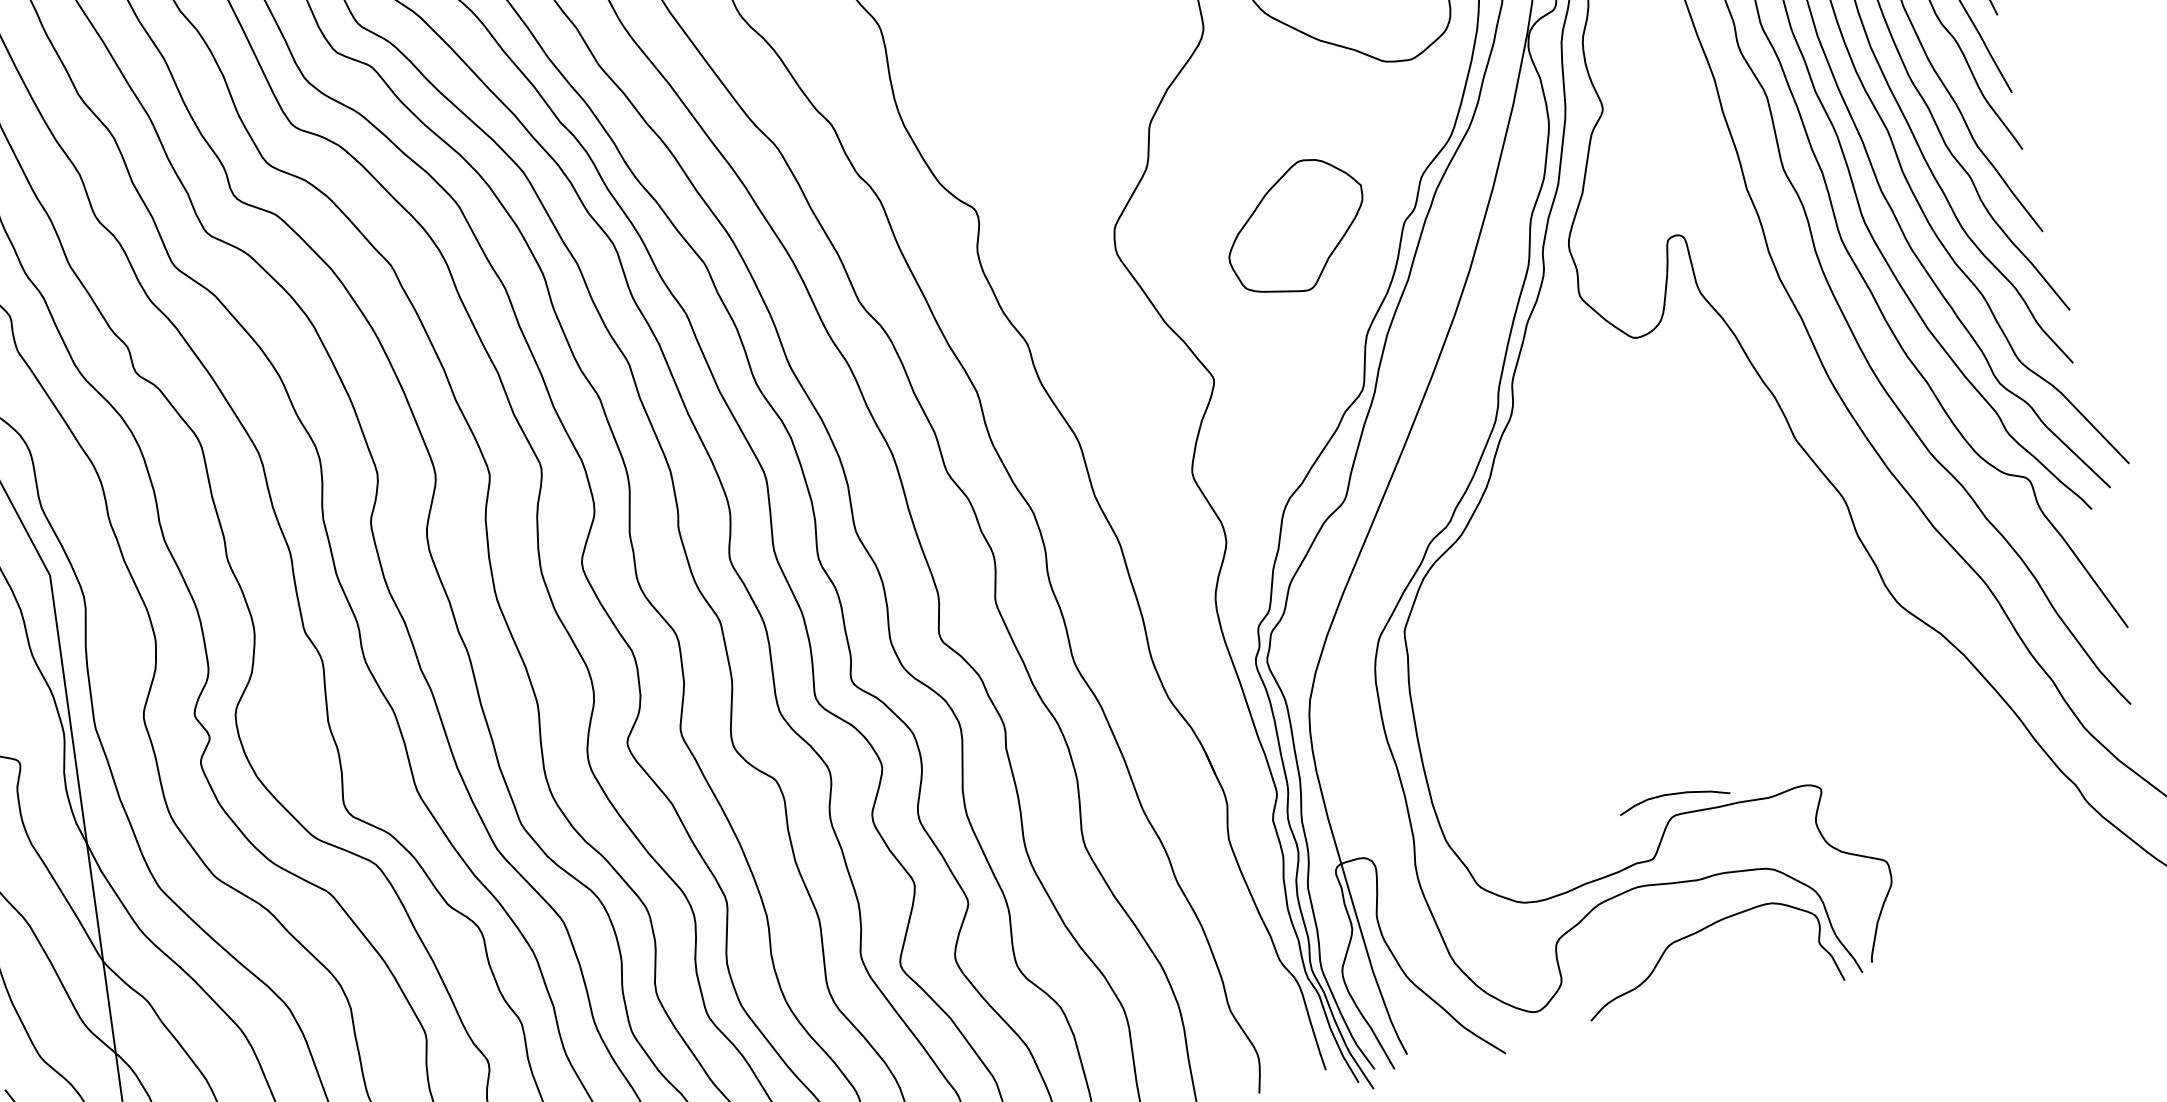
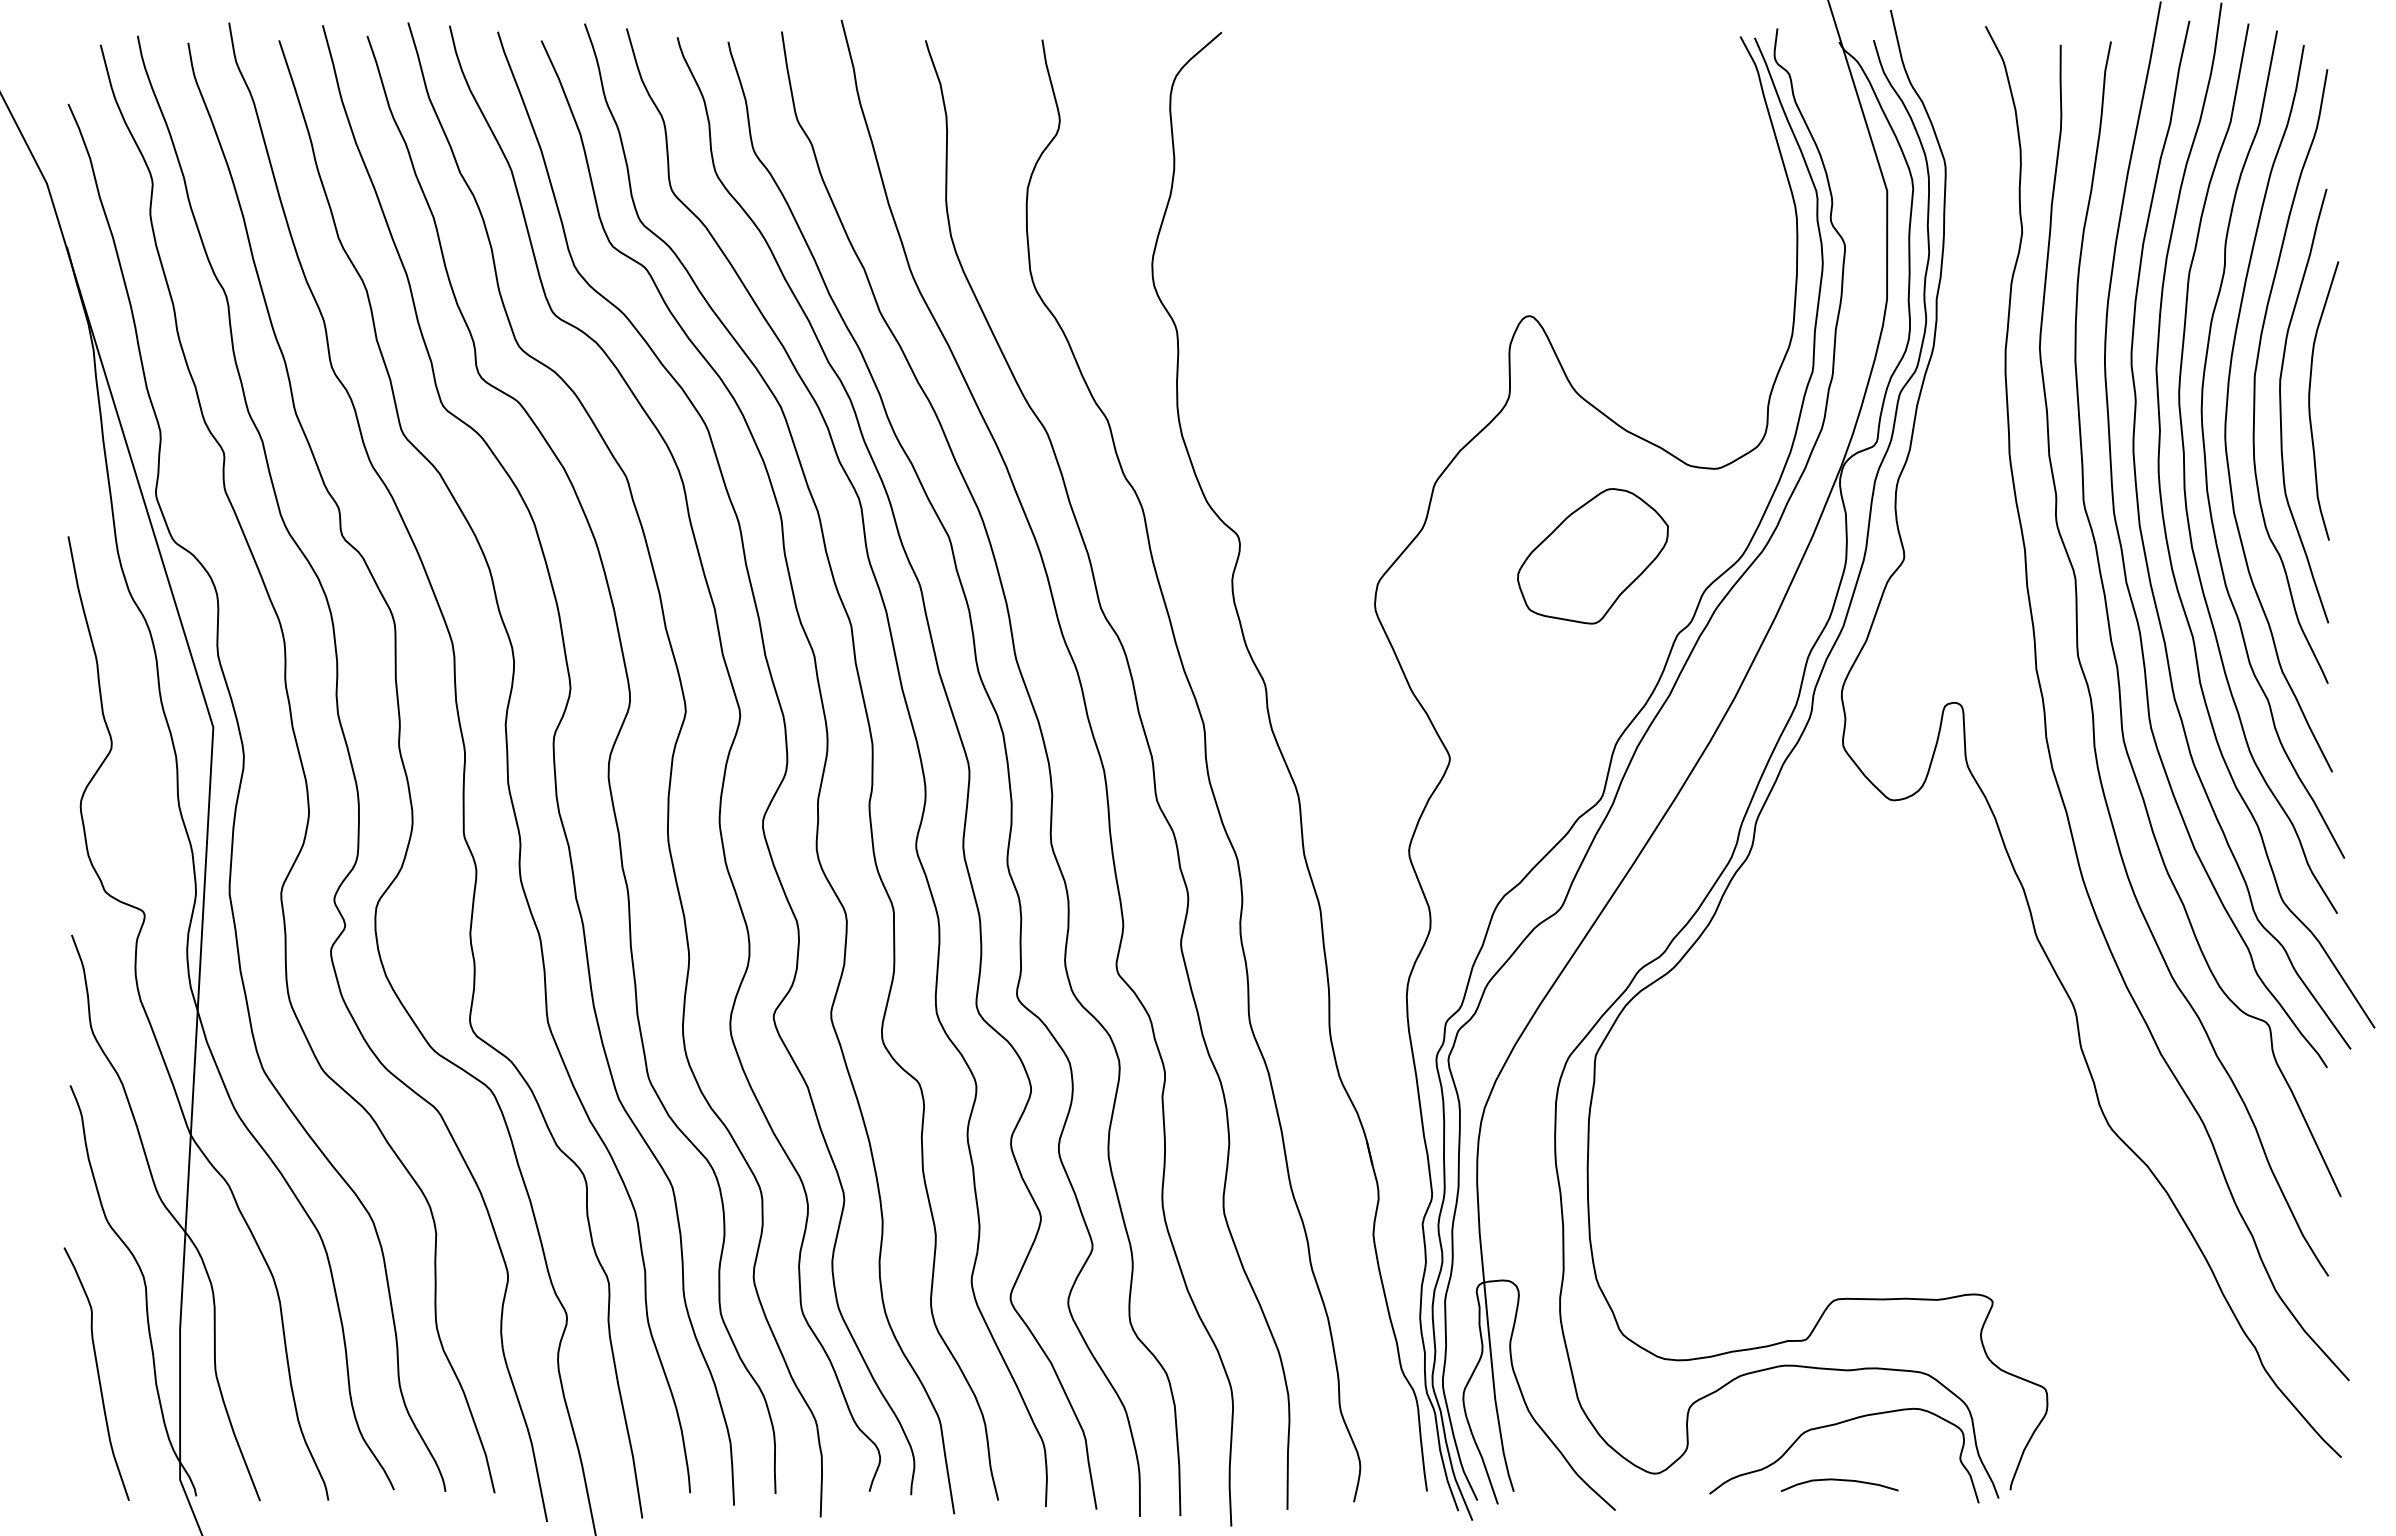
part: (1295, 227) -> (1592, 556), moved
curve: (1673, 794) -> (1839, 1480), moved

